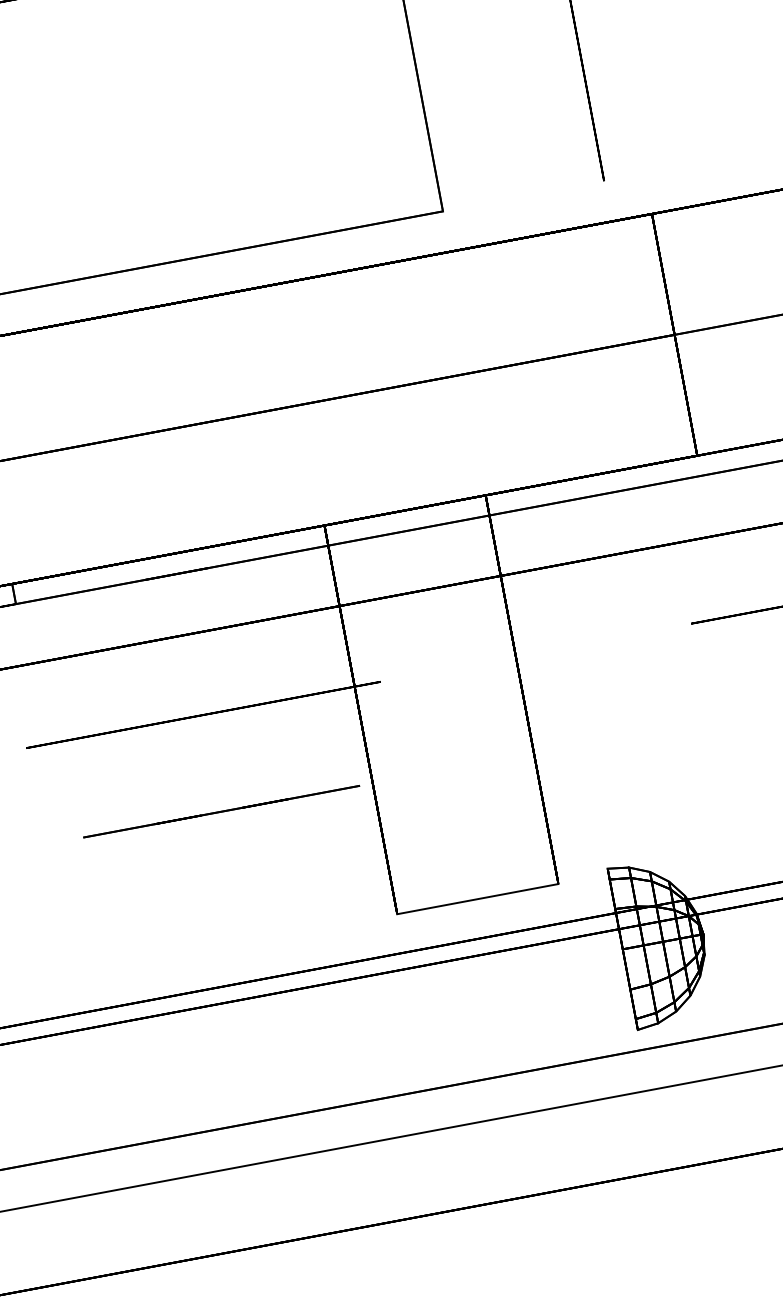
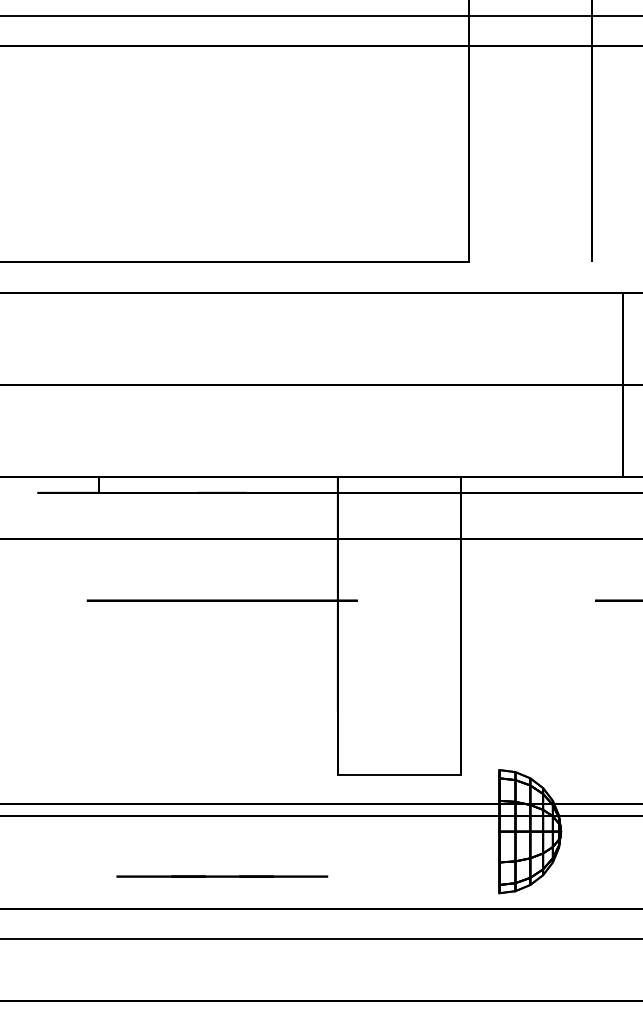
line: (221, 811) -> (222, 876), moved

